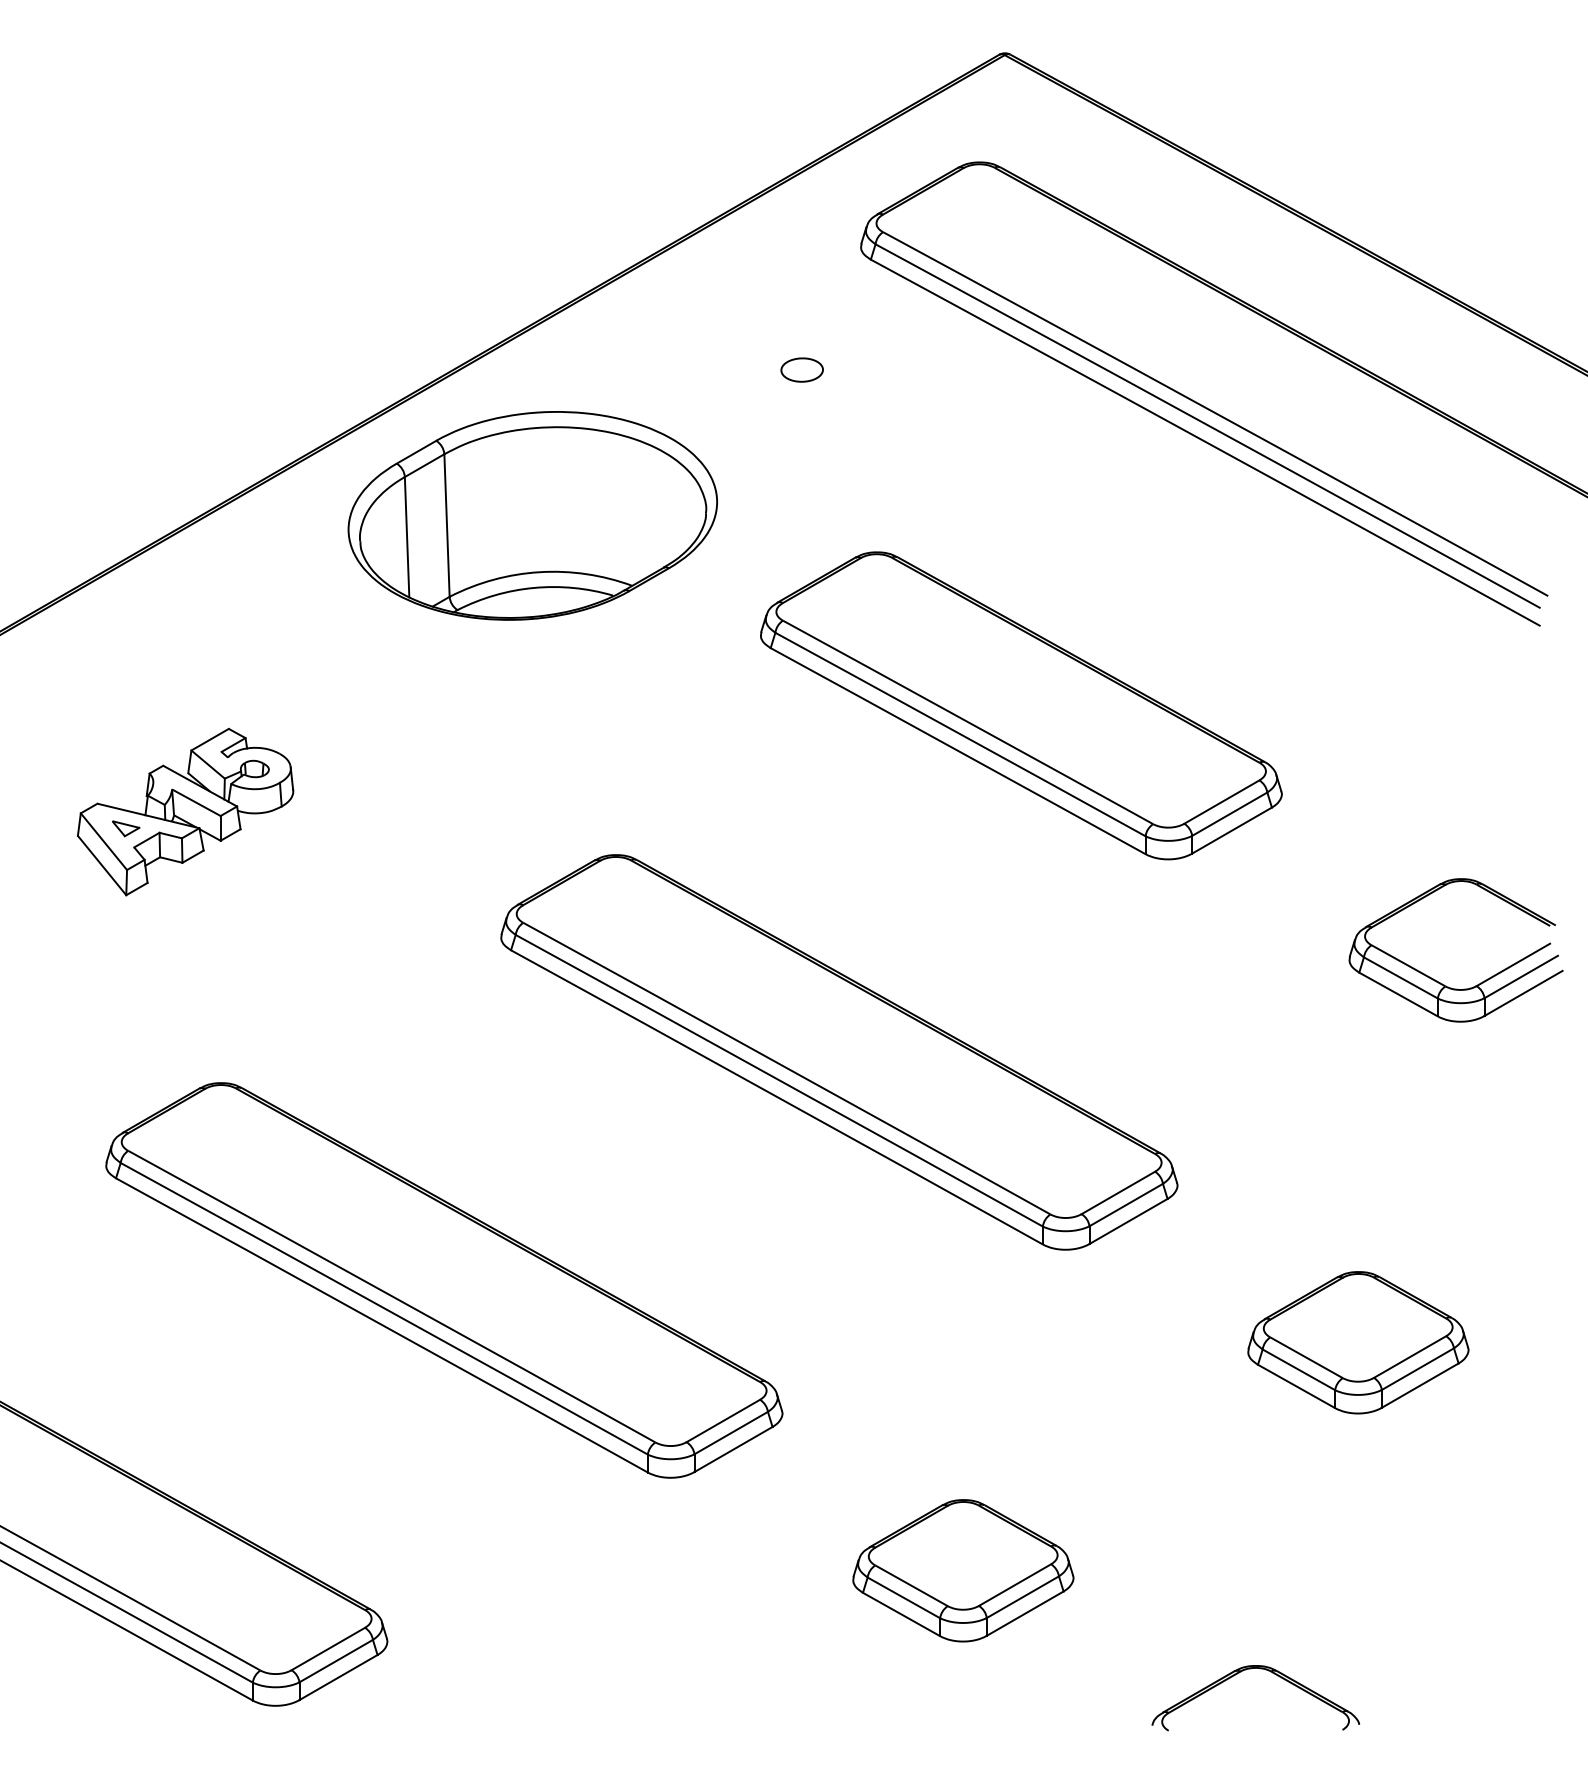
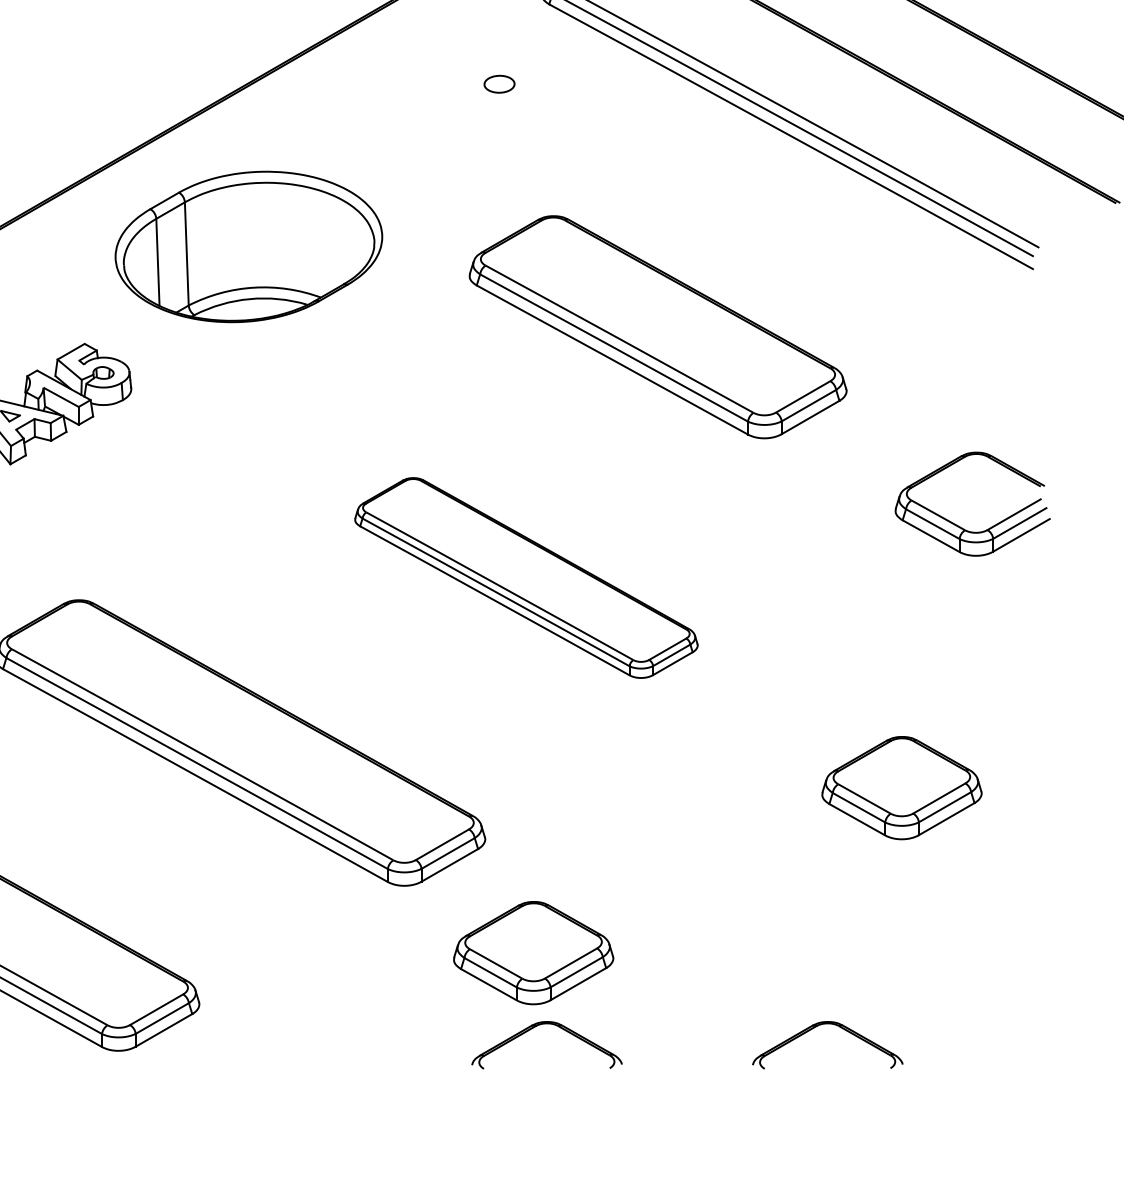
part: (532, 515) -> (248, 246), moved
part: (839, 1052) -> (526, 578), size x0.7
part: (963, 1570) -> (533, 952), moved
part: (863, 1669) -> (543, 1024), added

